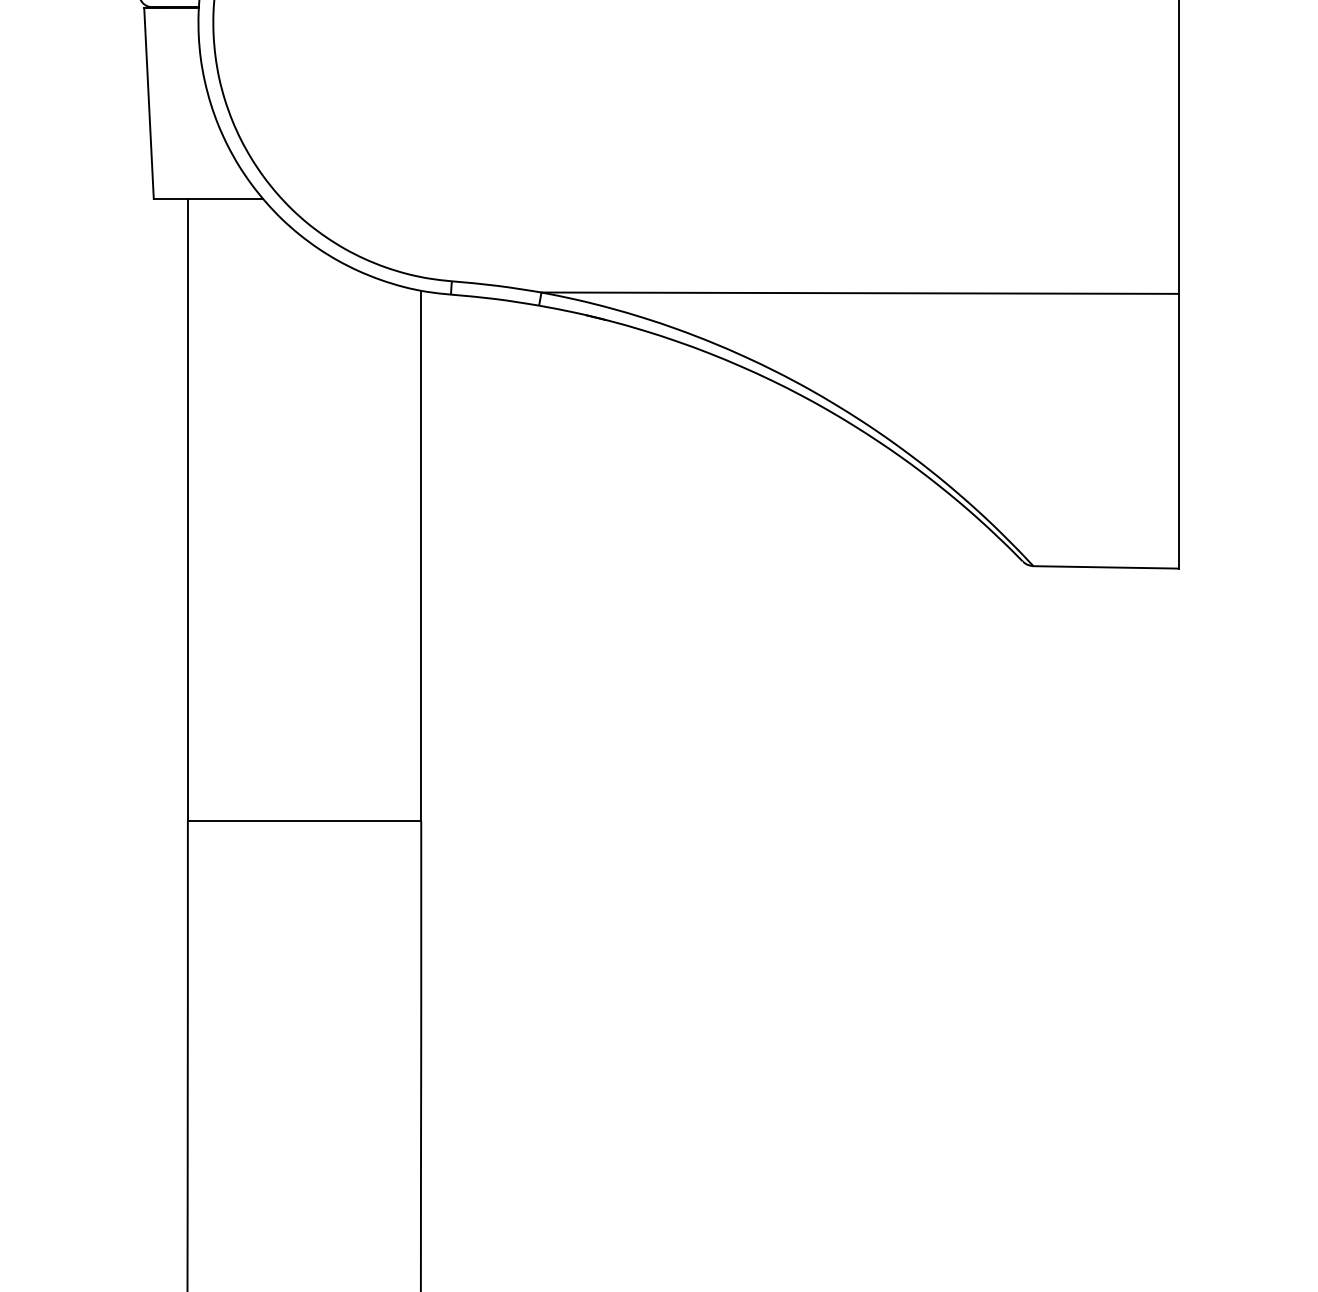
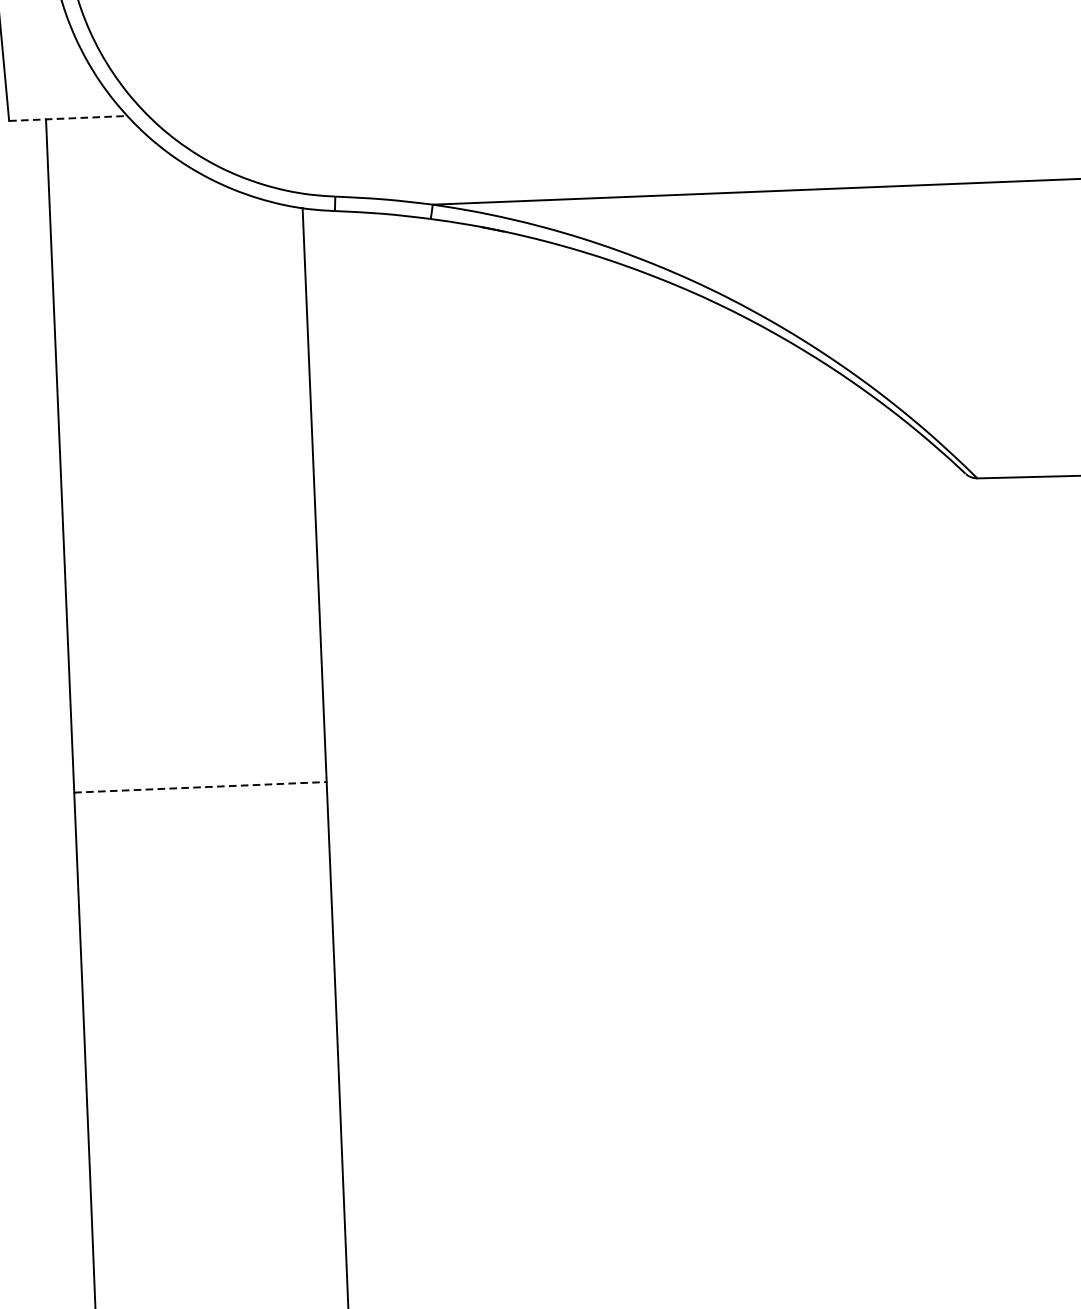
line: (208, 198) -> (68, 118), solid -> dashed
line: (304, 821) -> (200, 787), solid -> dashed

